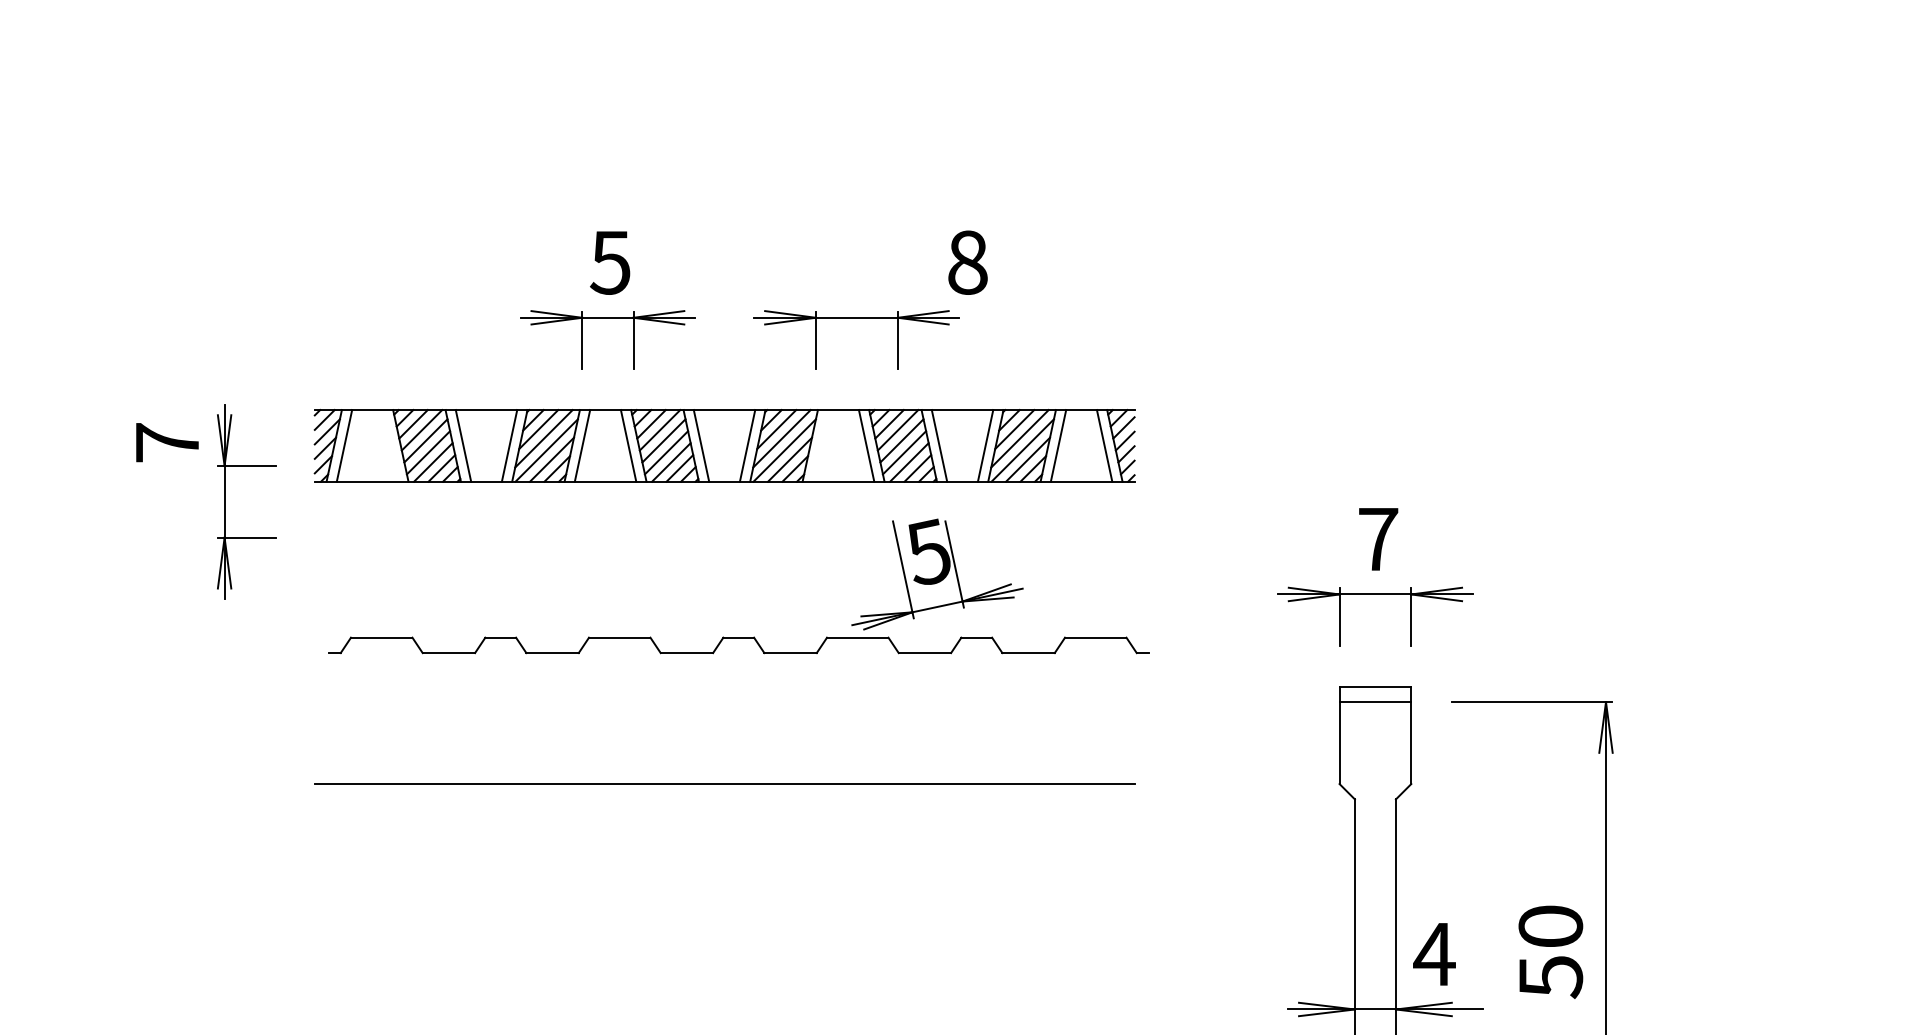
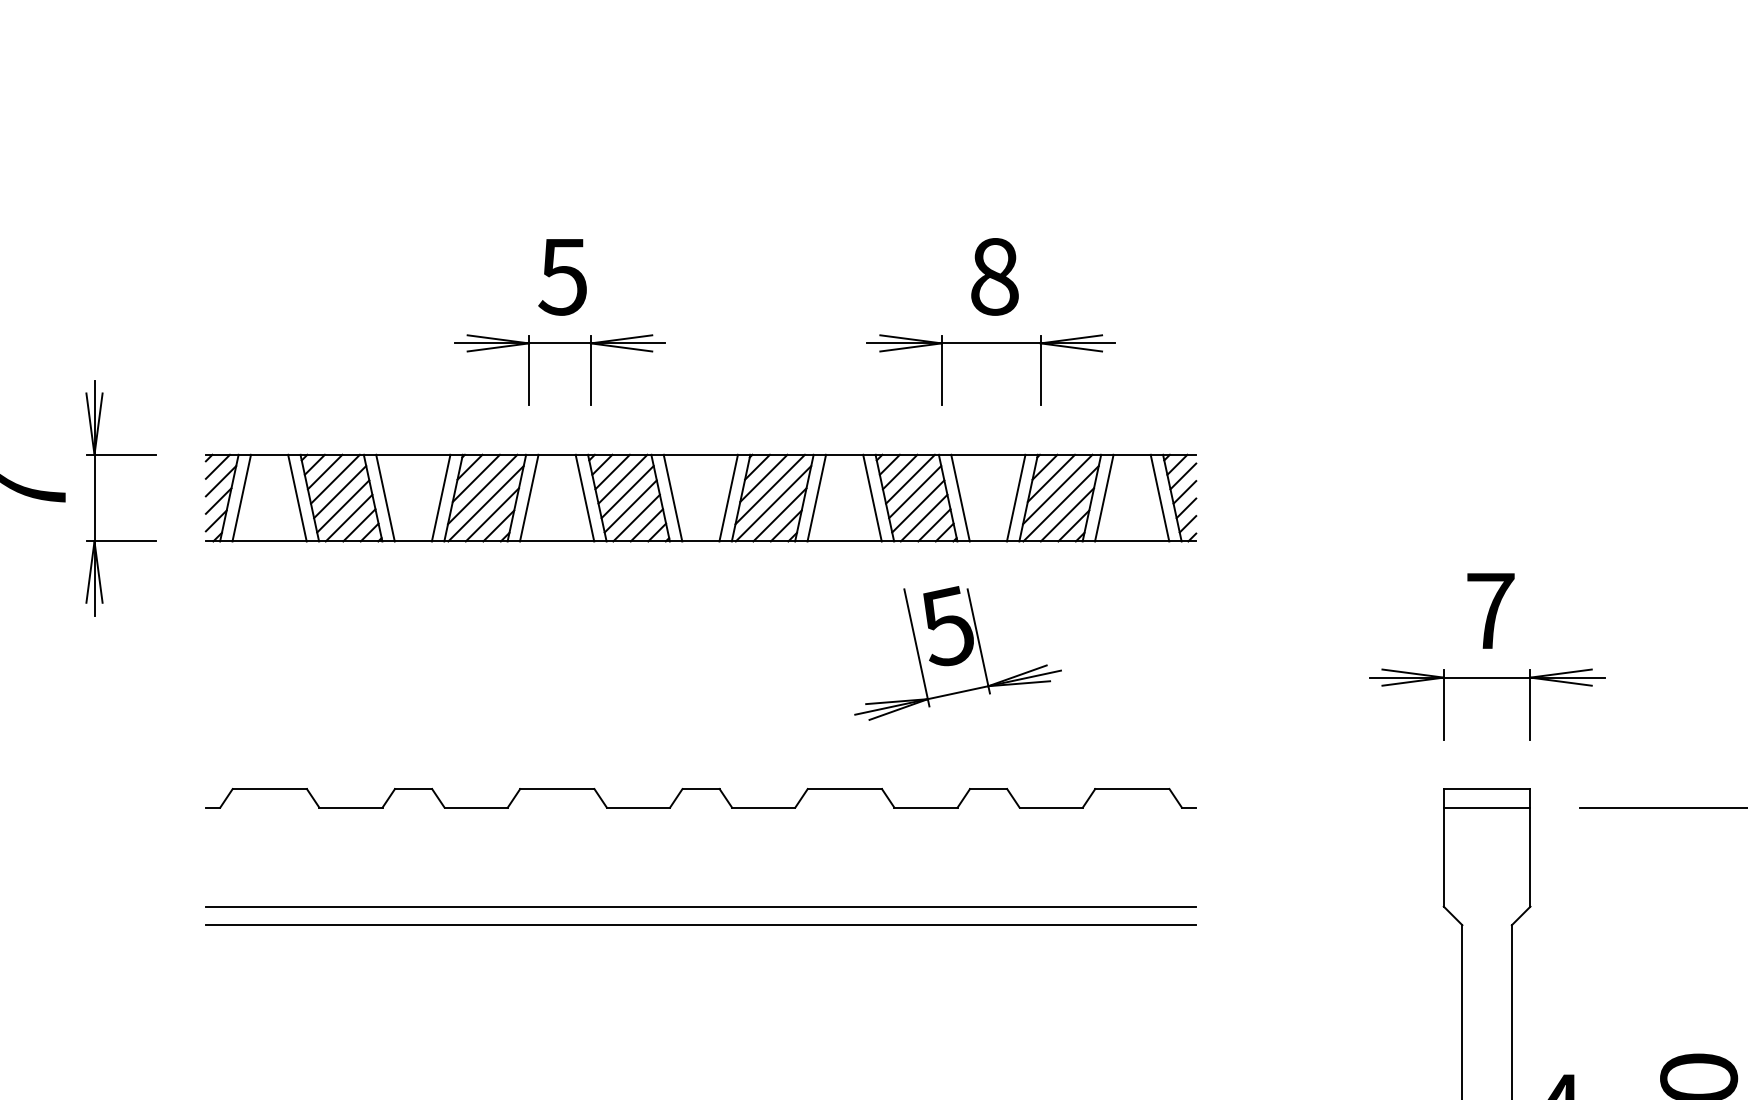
part: (856, 318) -> (990, 344), moved
line: (390, 445) -> (297, 497), added
line: (820, 445) -> (816, 497), added
part: (225, 501) -> (95, 497), moved
part: (738, 638) -> (700, 790), moved
line: (724, 799) -> (700, 925), added

